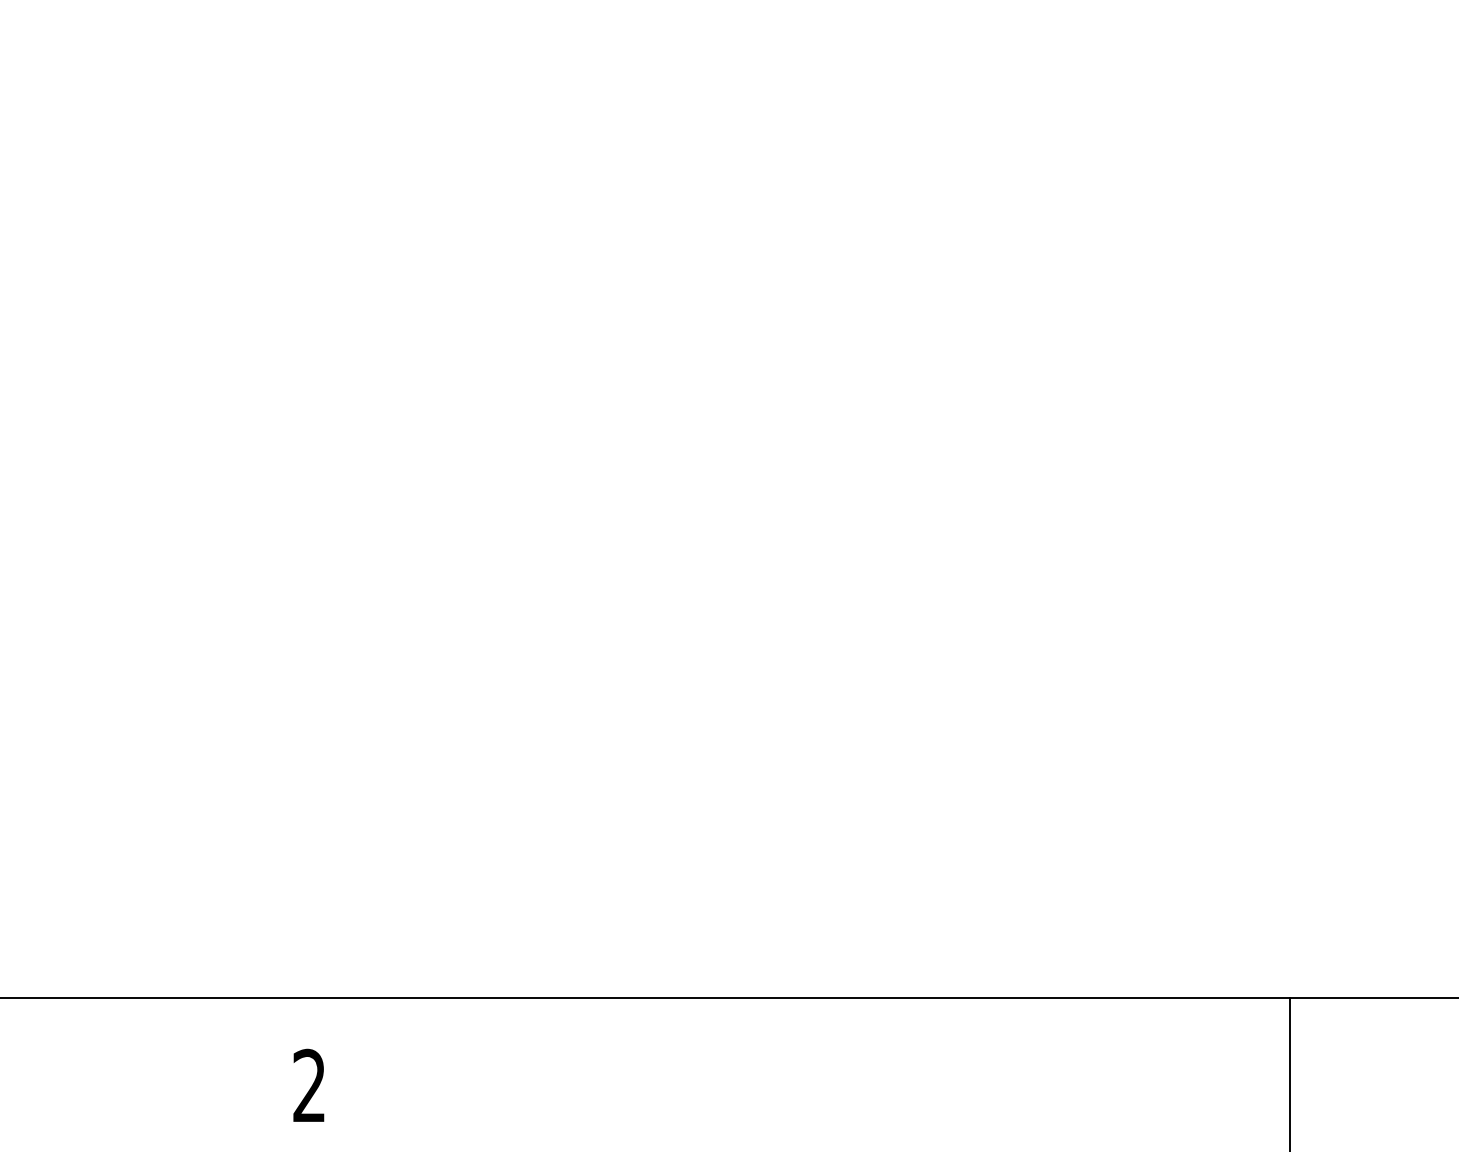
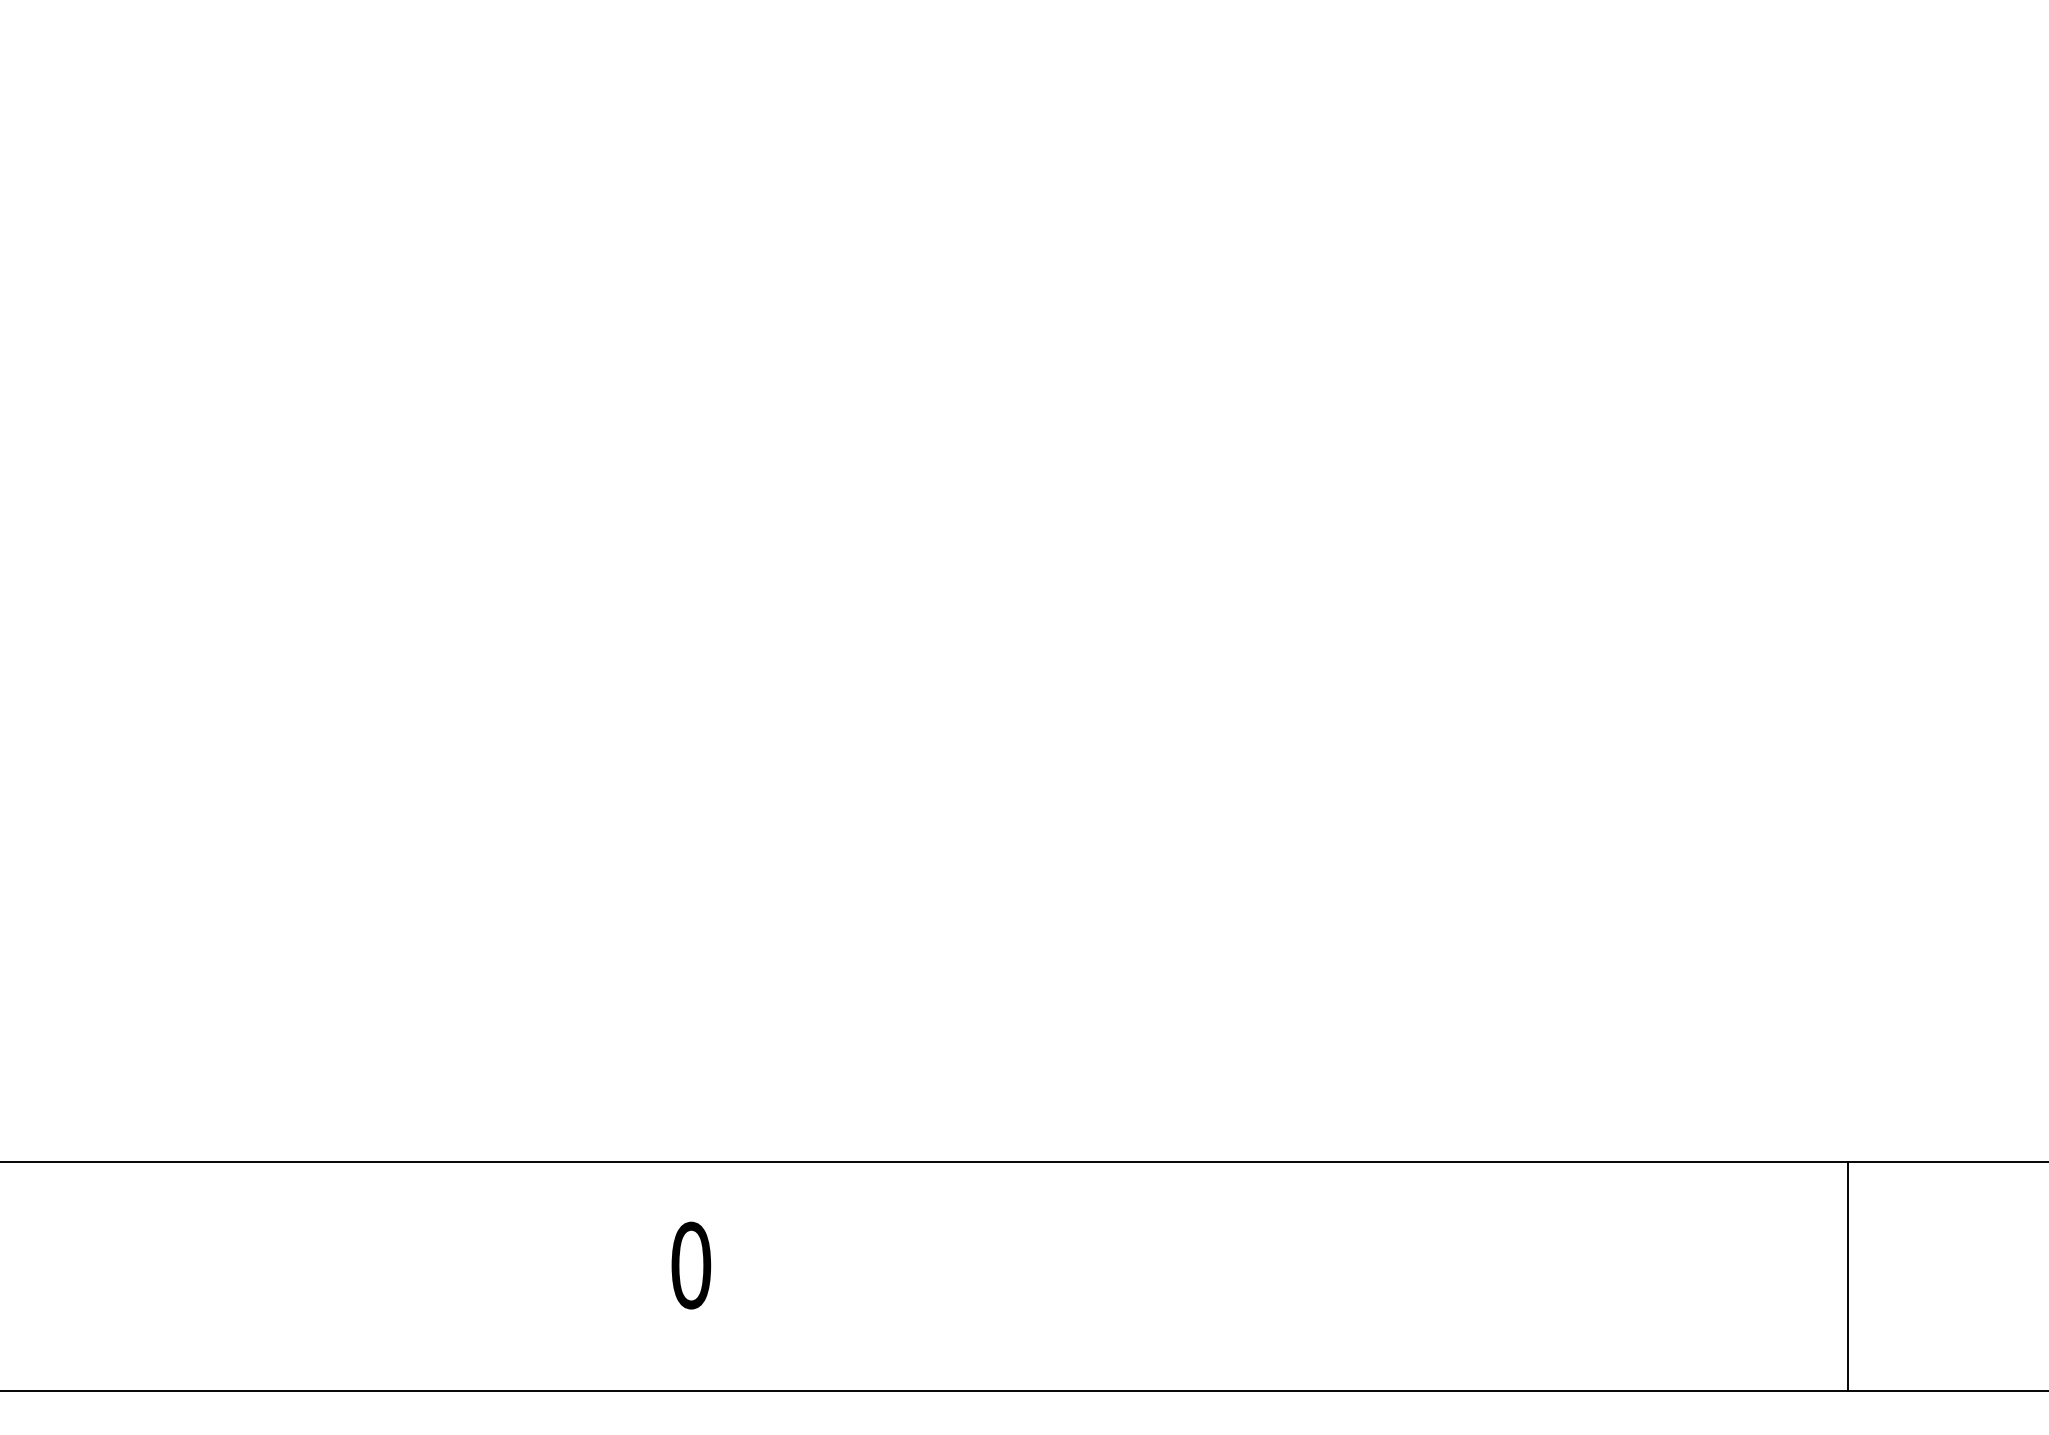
text: (309, 1085) -> (691, 1265), 2 -> 0

